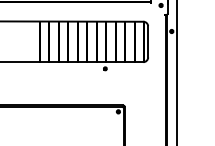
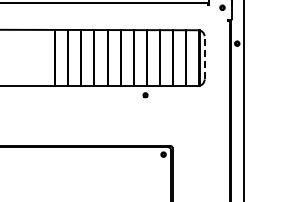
line: (148, 41) -> (204, 57), solid -> dashed

